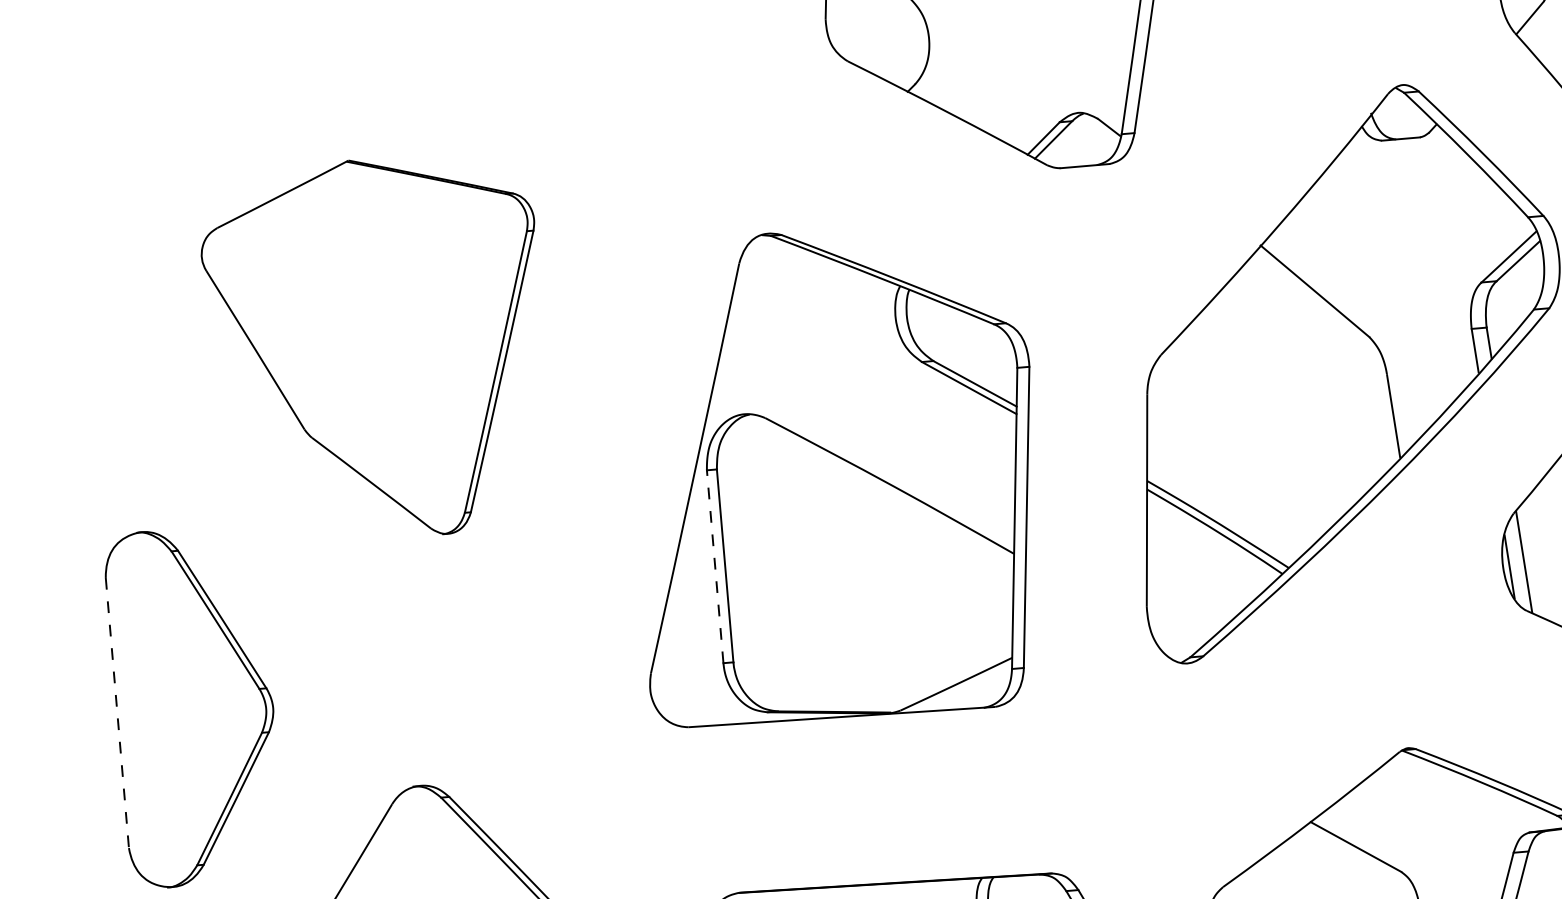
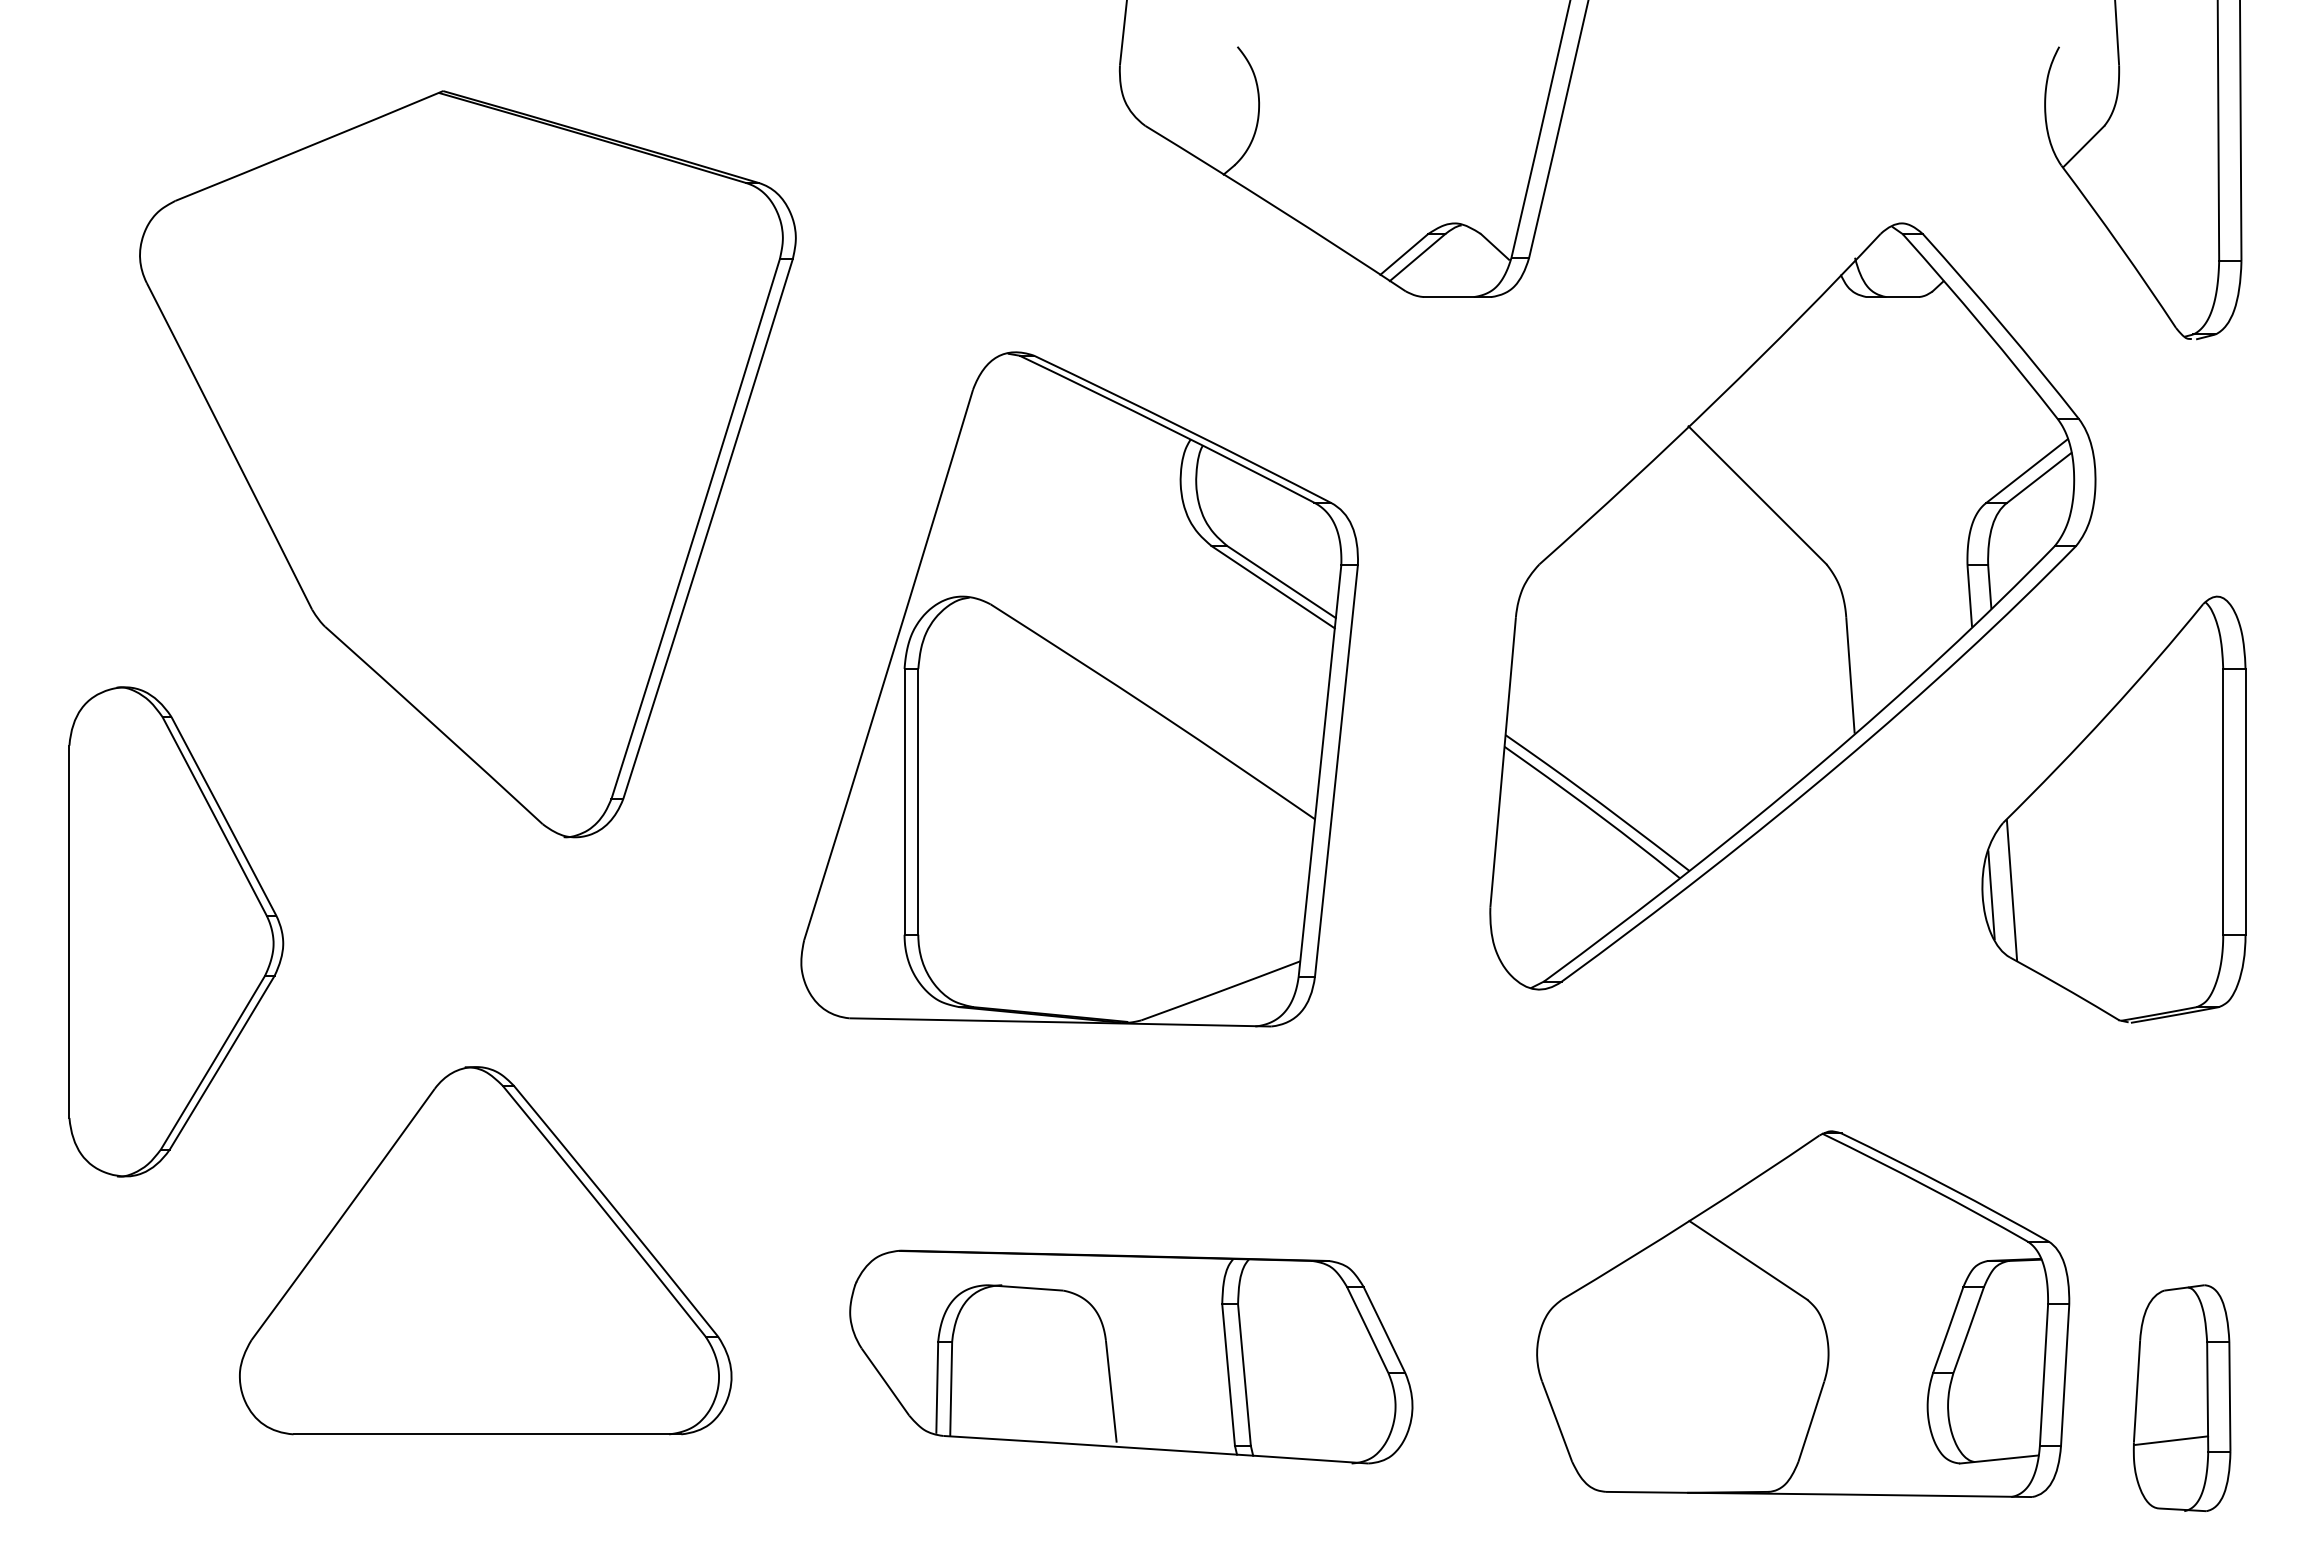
part: (377, 349) -> (467, 464), size x1.43
line: (715, 566) -> (904, 801), dashed -> solid
line: (117, 713) -> (69, 932), dashed -> solid

